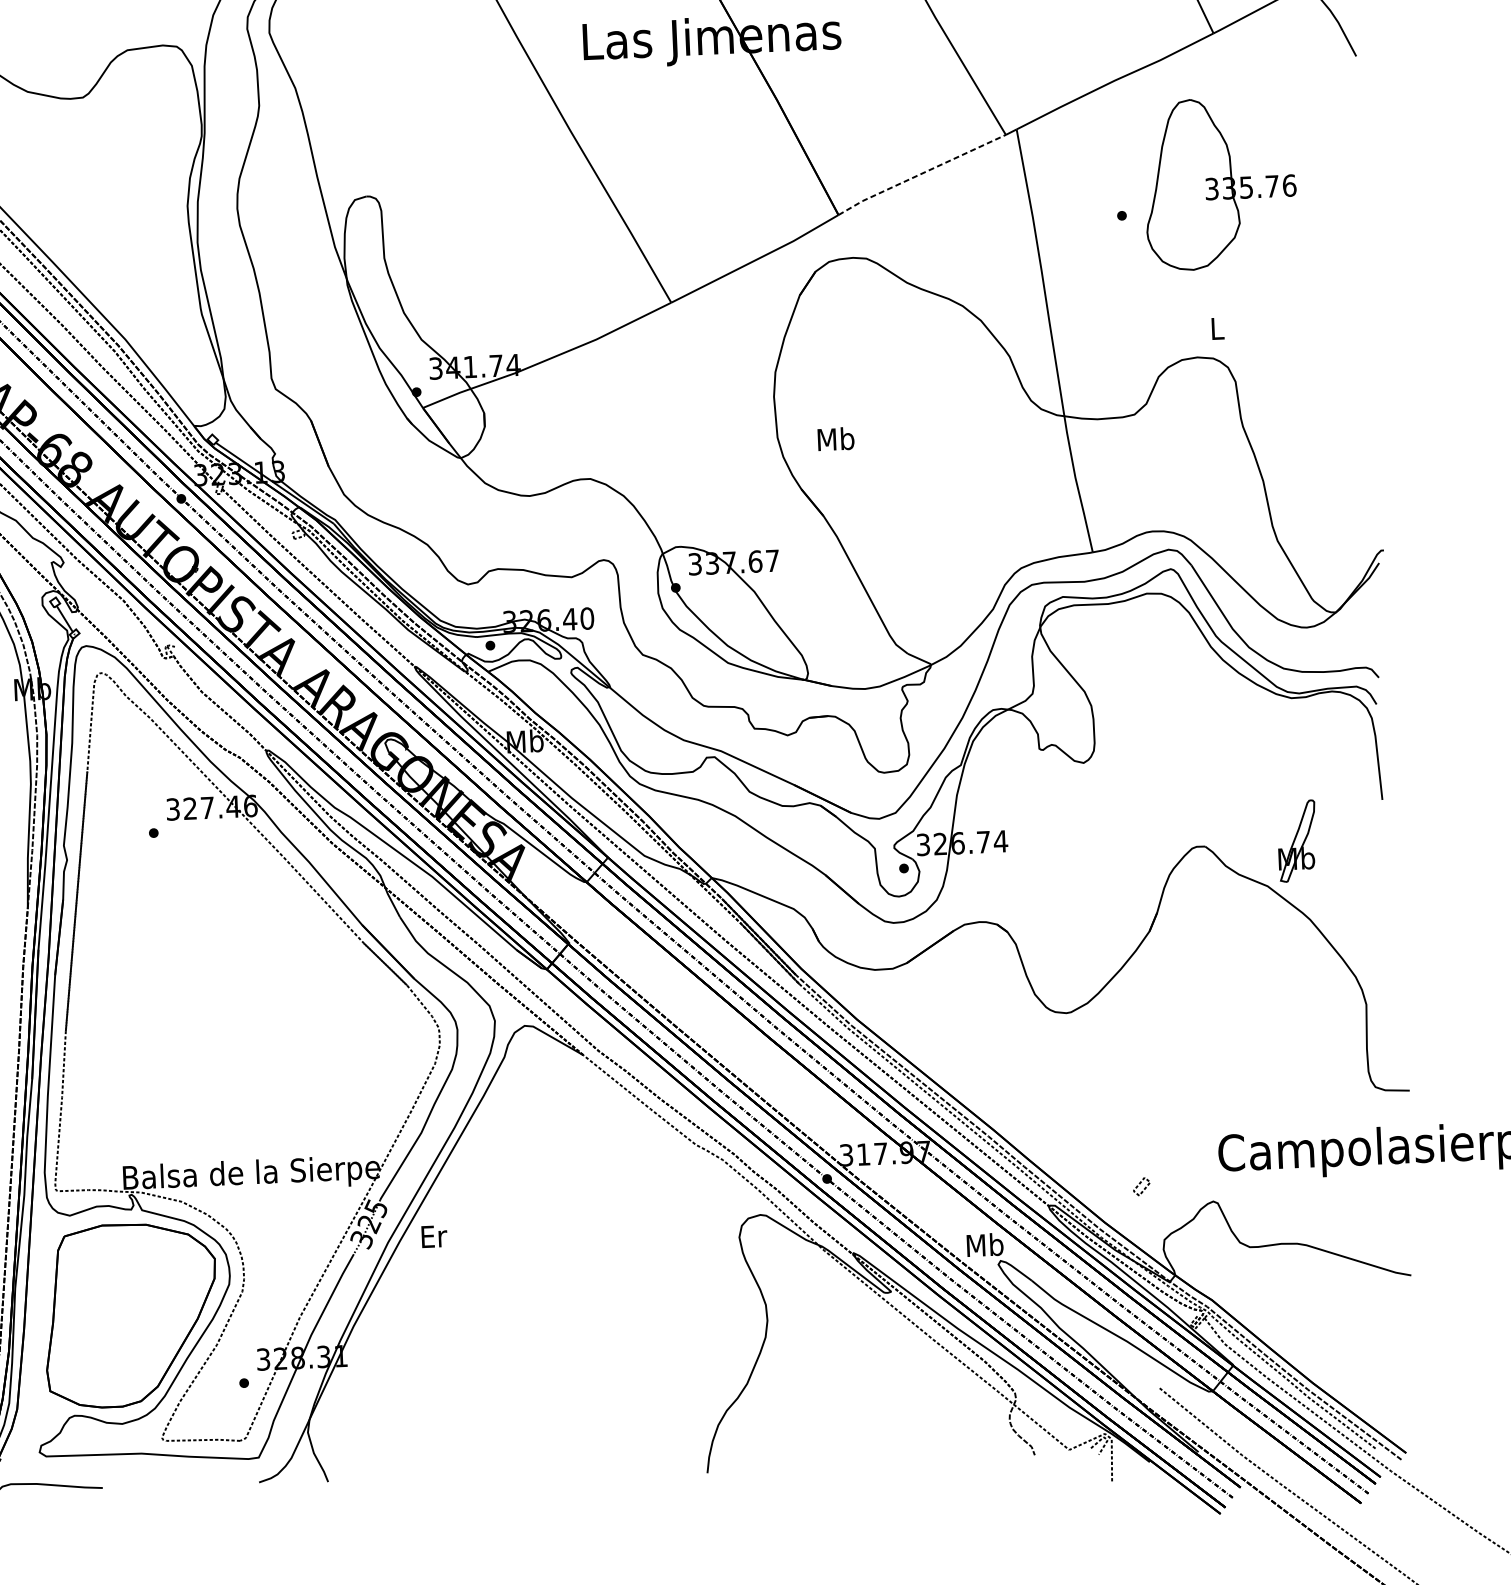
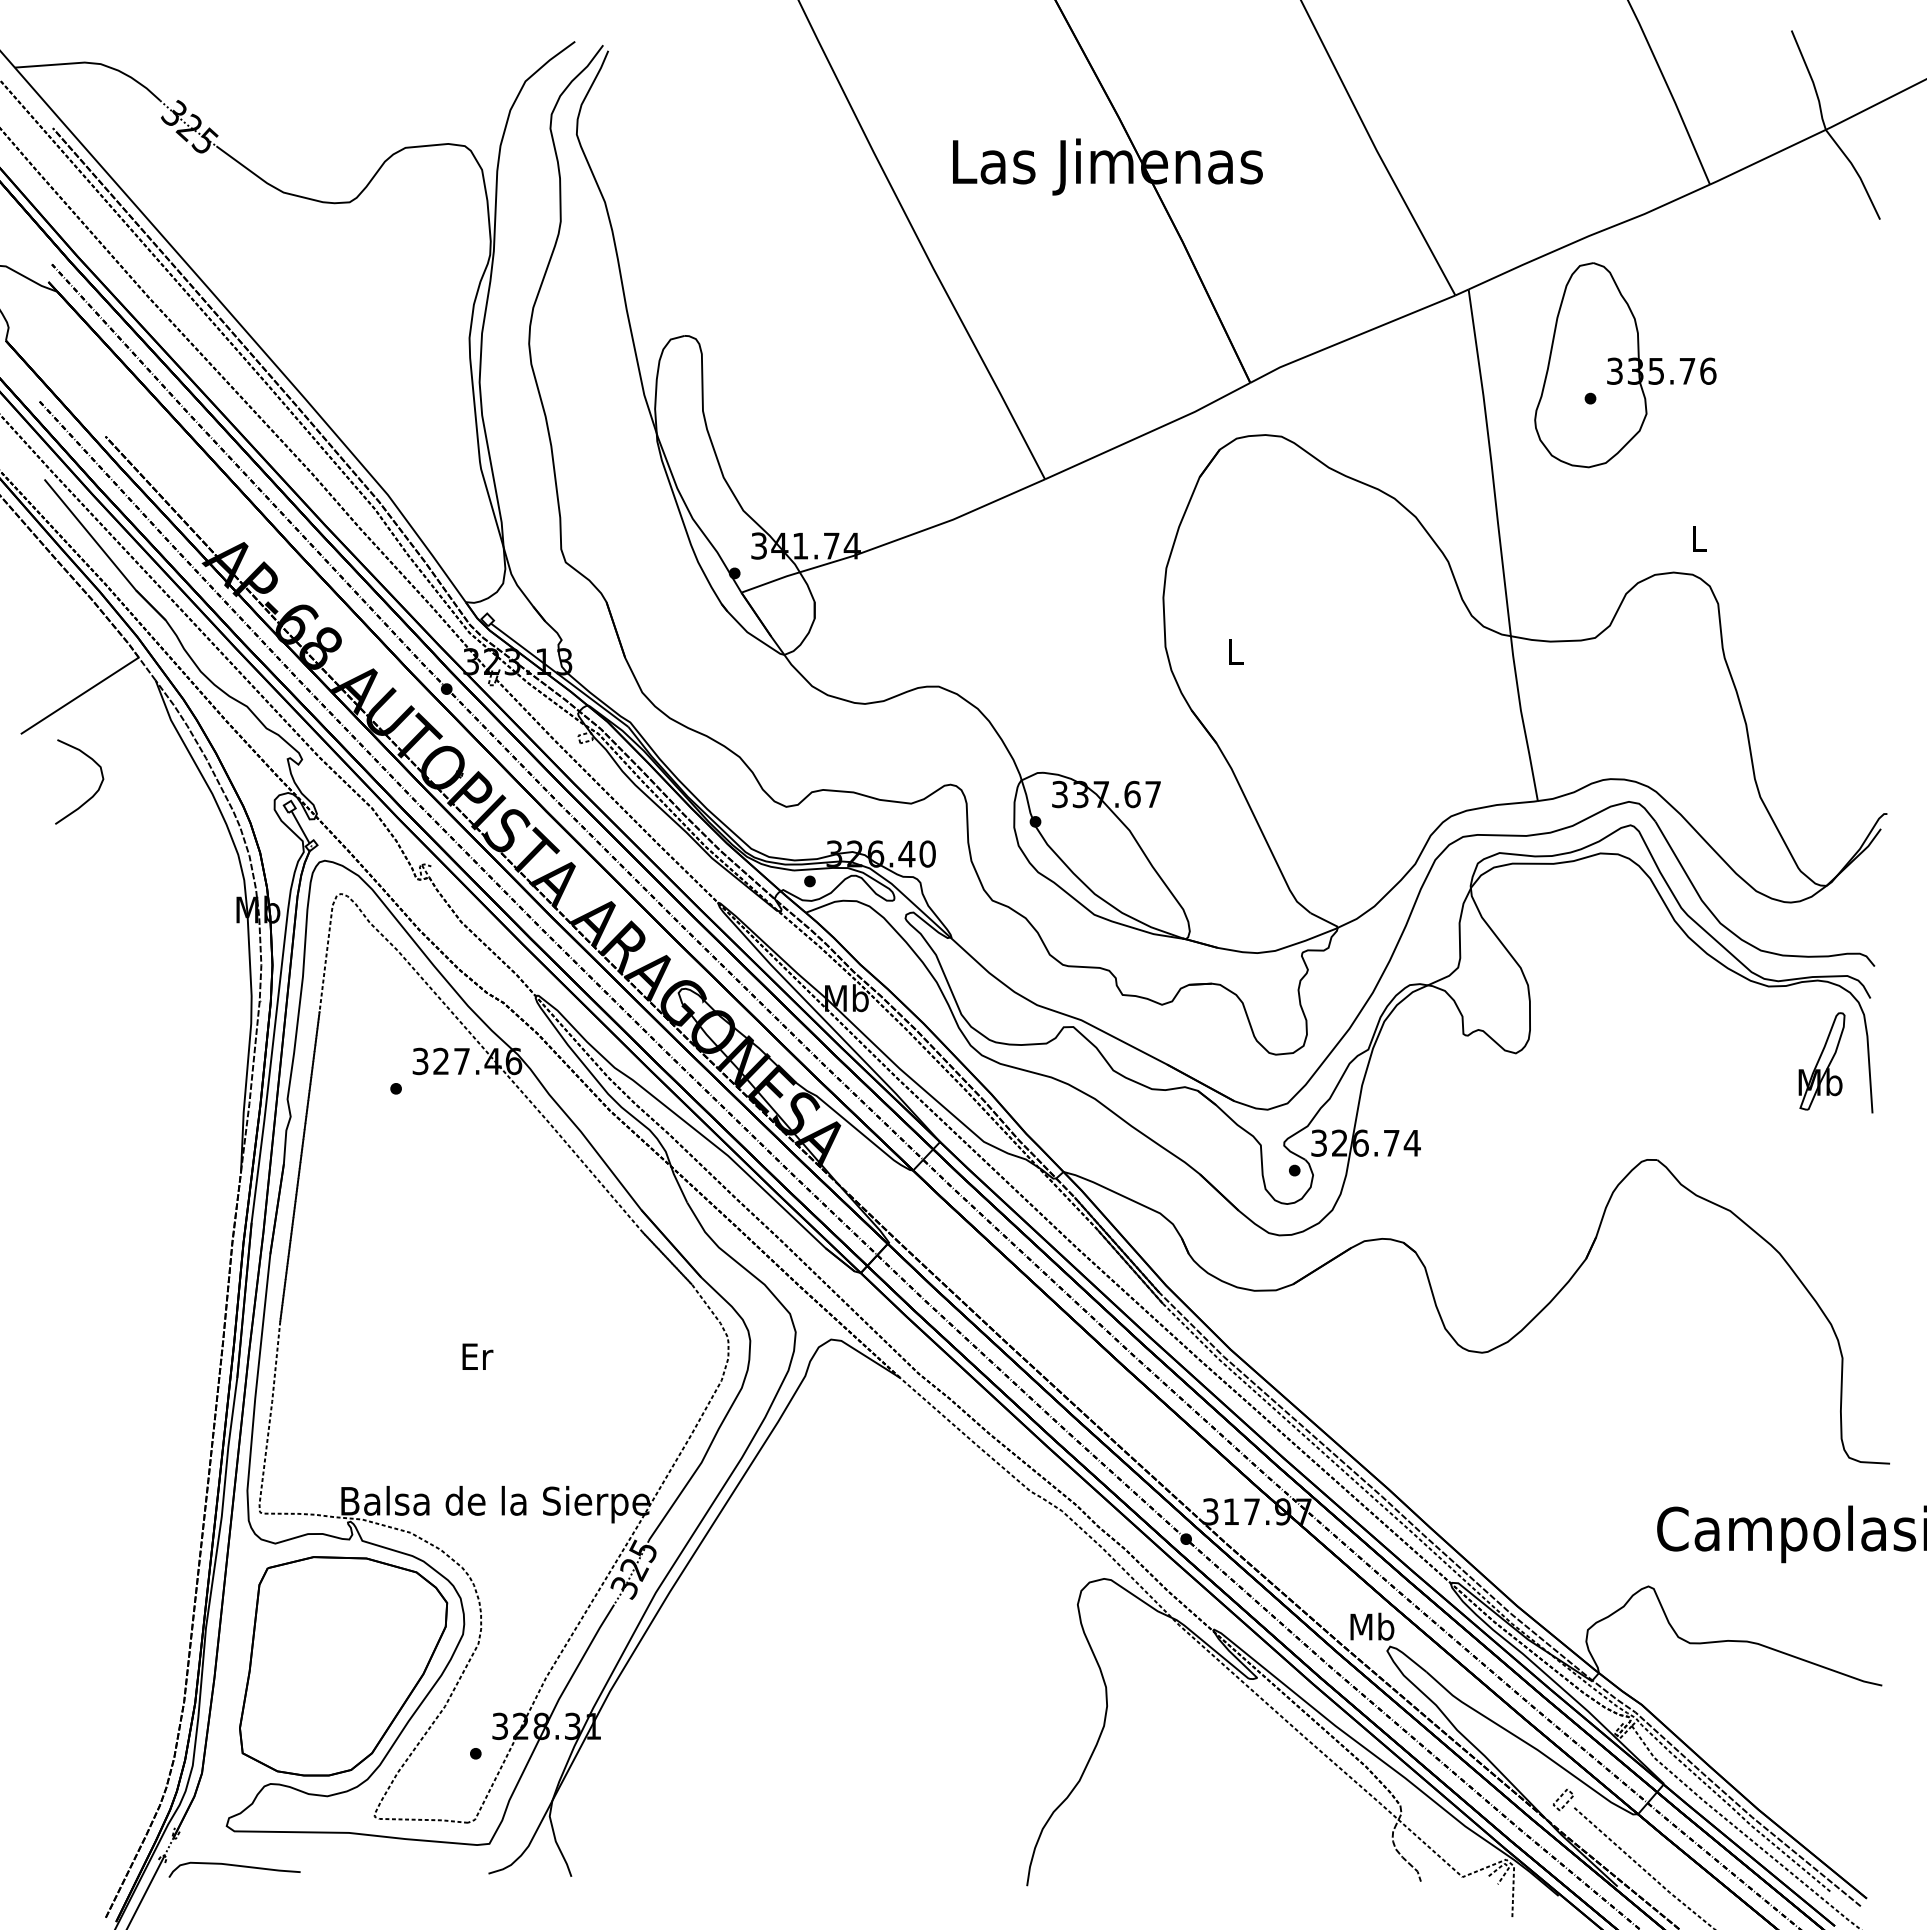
line: (921, 173) -> (1352, 337), dashed -> solid
part: (1220, 183) -> (1625, 365), moved
text: (835, 438) -> (1235, 651), Mb -> L
part: (1296, 841) -> (1821, 1061), moved
part: (1141, 1186) -> (1563, 1799), moved
text: (434, 1236) -> (477, 1356), moved

